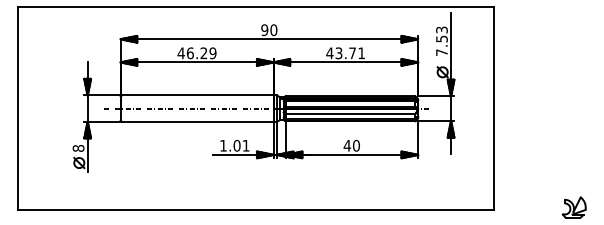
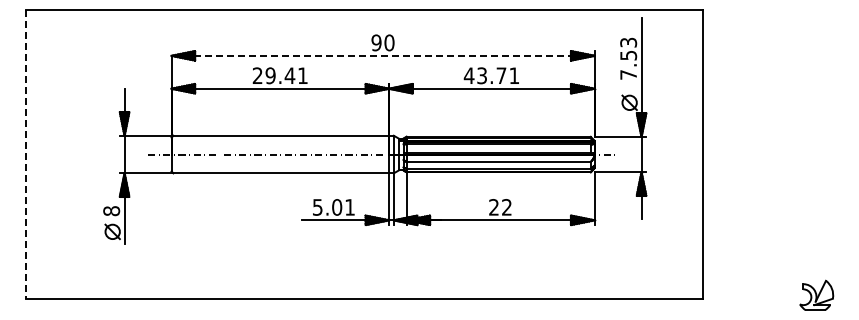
line: (269, 39) -> (383, 55), solid -> dashed
text: (196, 53) -> (279, 75), 46.29 -> 29.41
line: (18, 108) -> (25, 154), solid -> dashed
text: (223, 145) -> (317, 207), 1.01 -> 5.01
text: (351, 145) -> (500, 207), 40 -> 22

